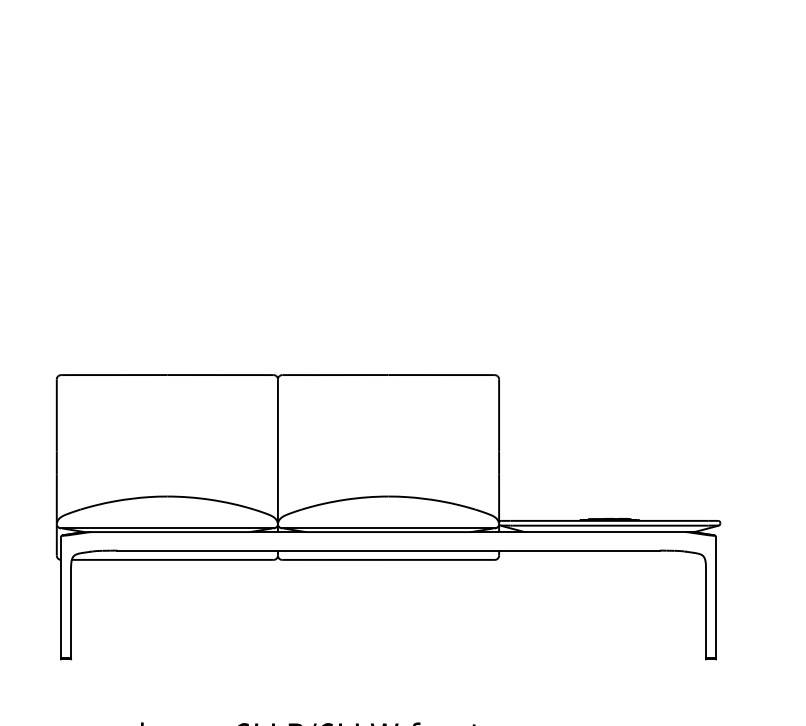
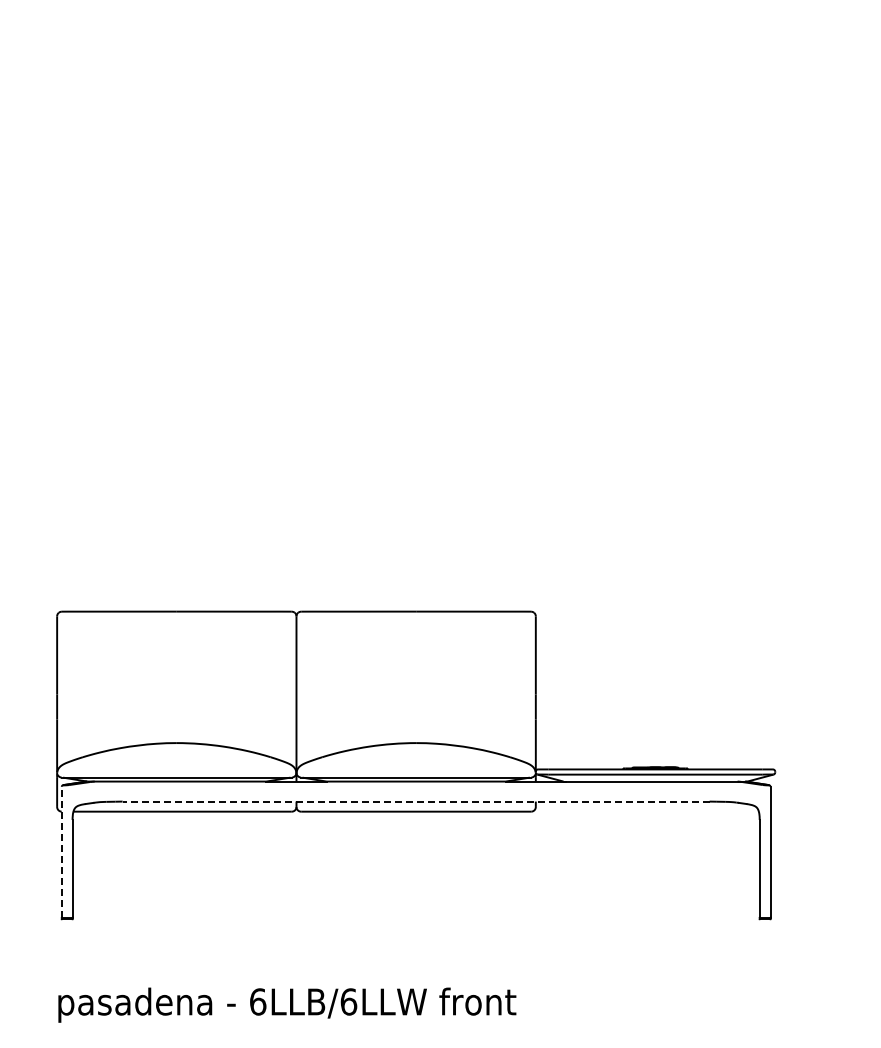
line: (387, 550) -> (415, 801), solid -> dashed
line: (60, 596) -> (61, 851), solid -> dashed

